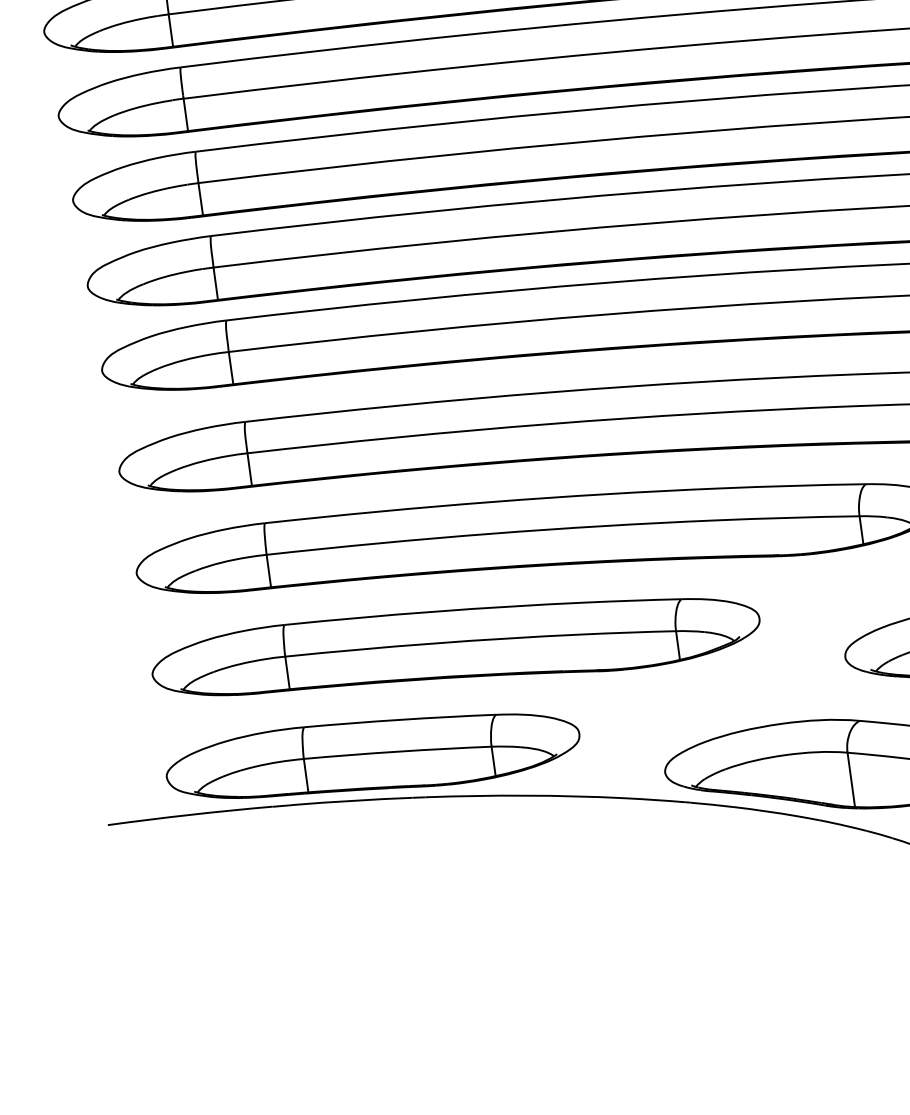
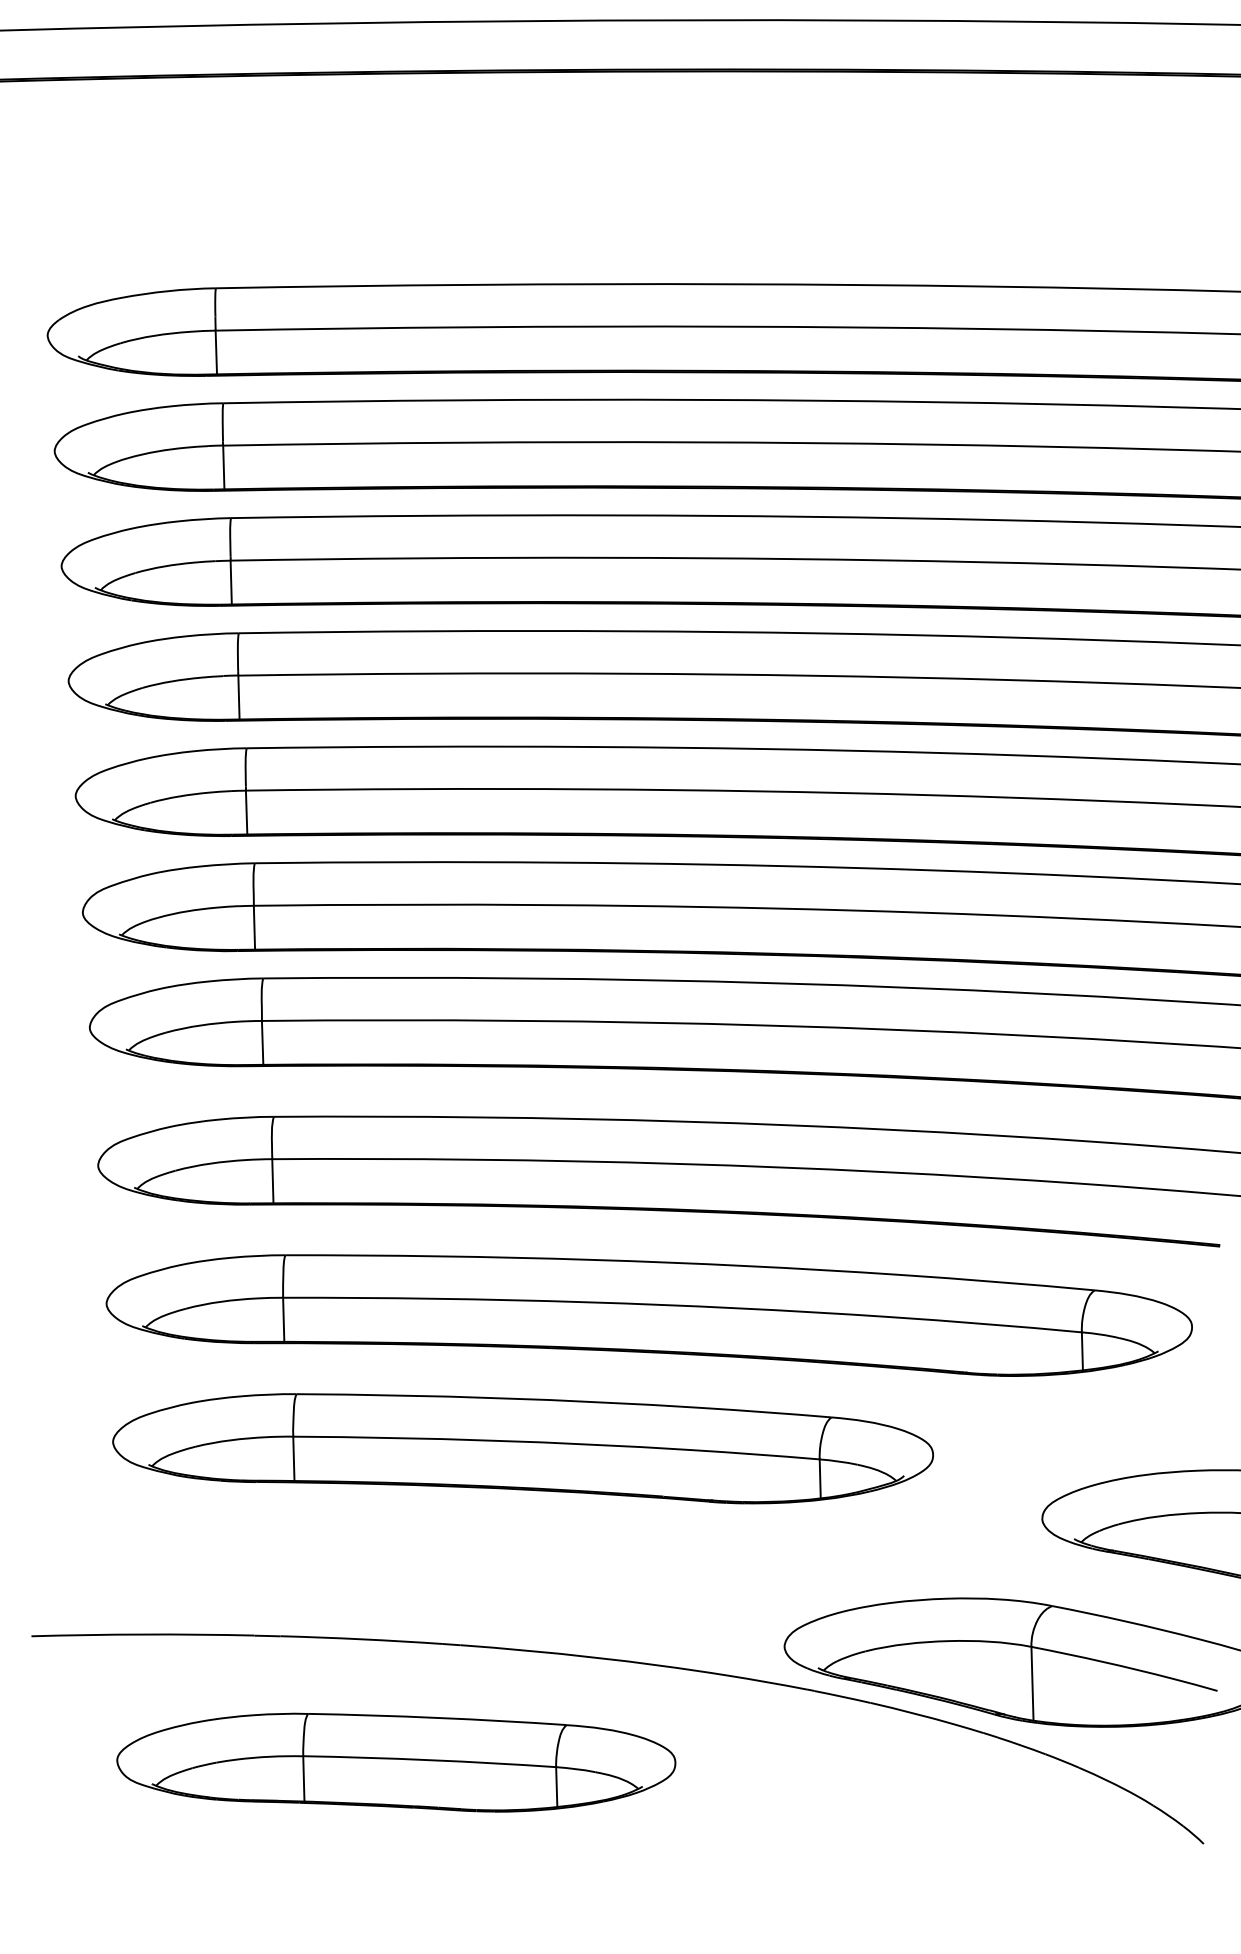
part: (373, 756) -> (396, 1762), moved

